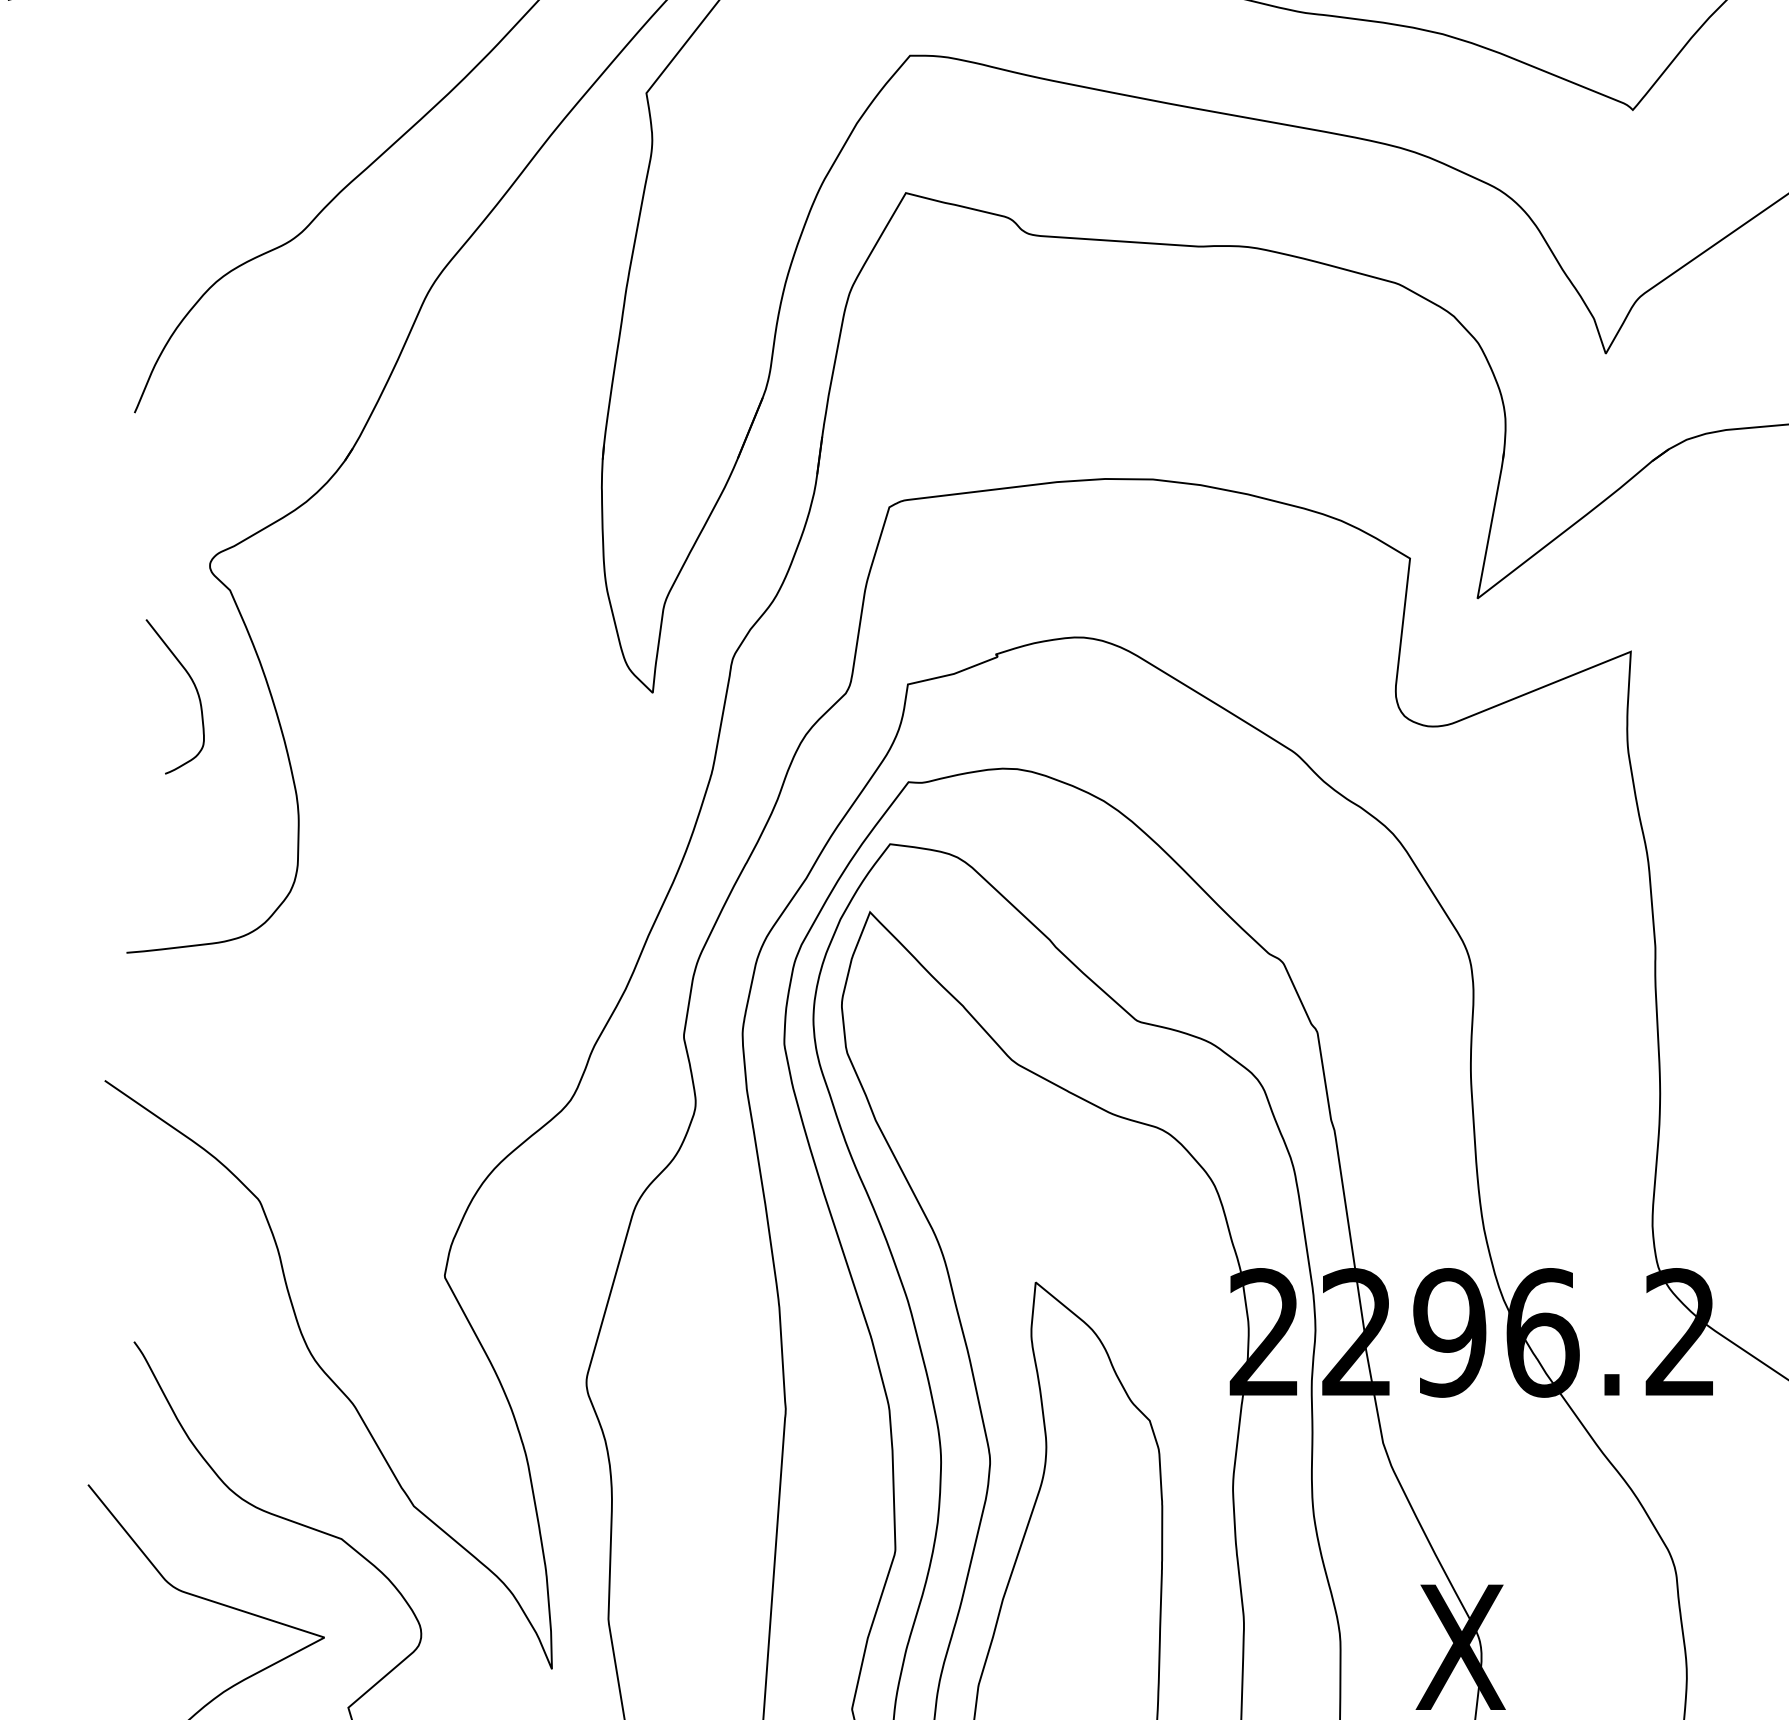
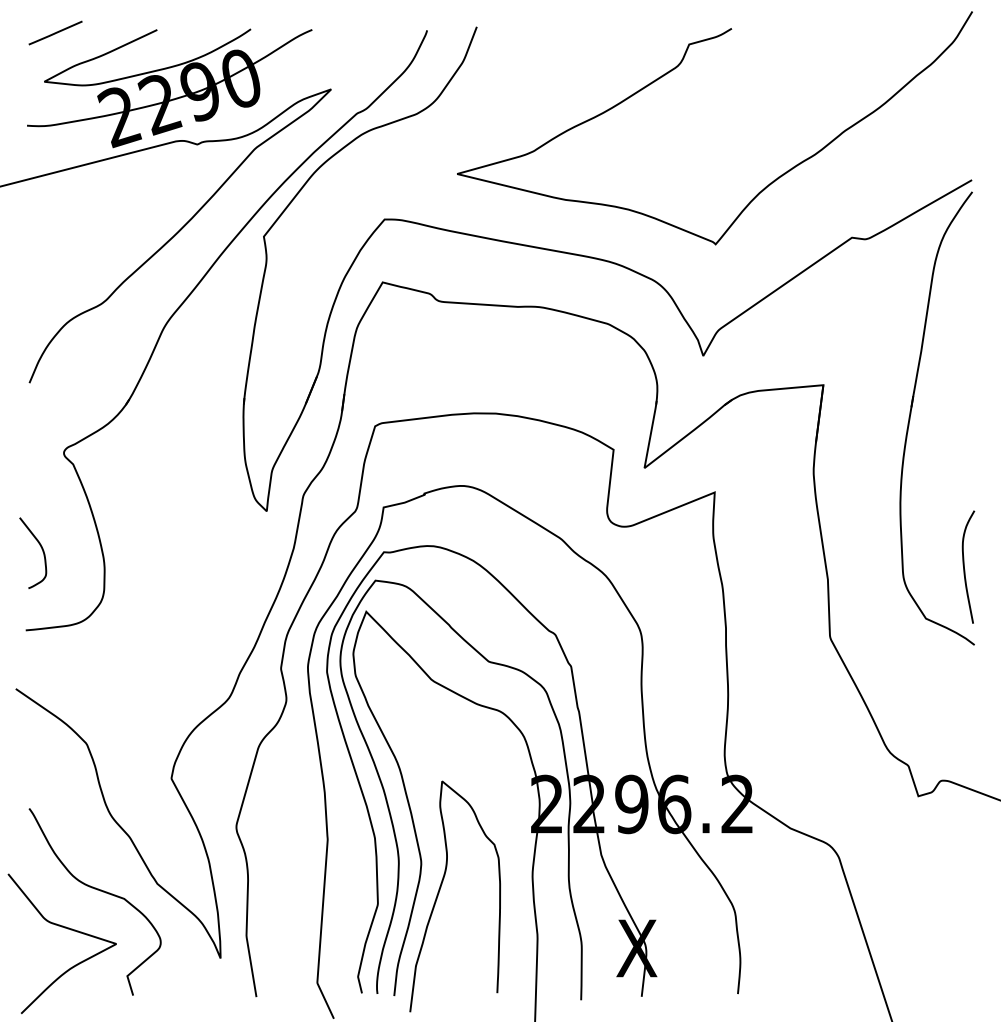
curve: (193, 688) -> (41, 549), moved

